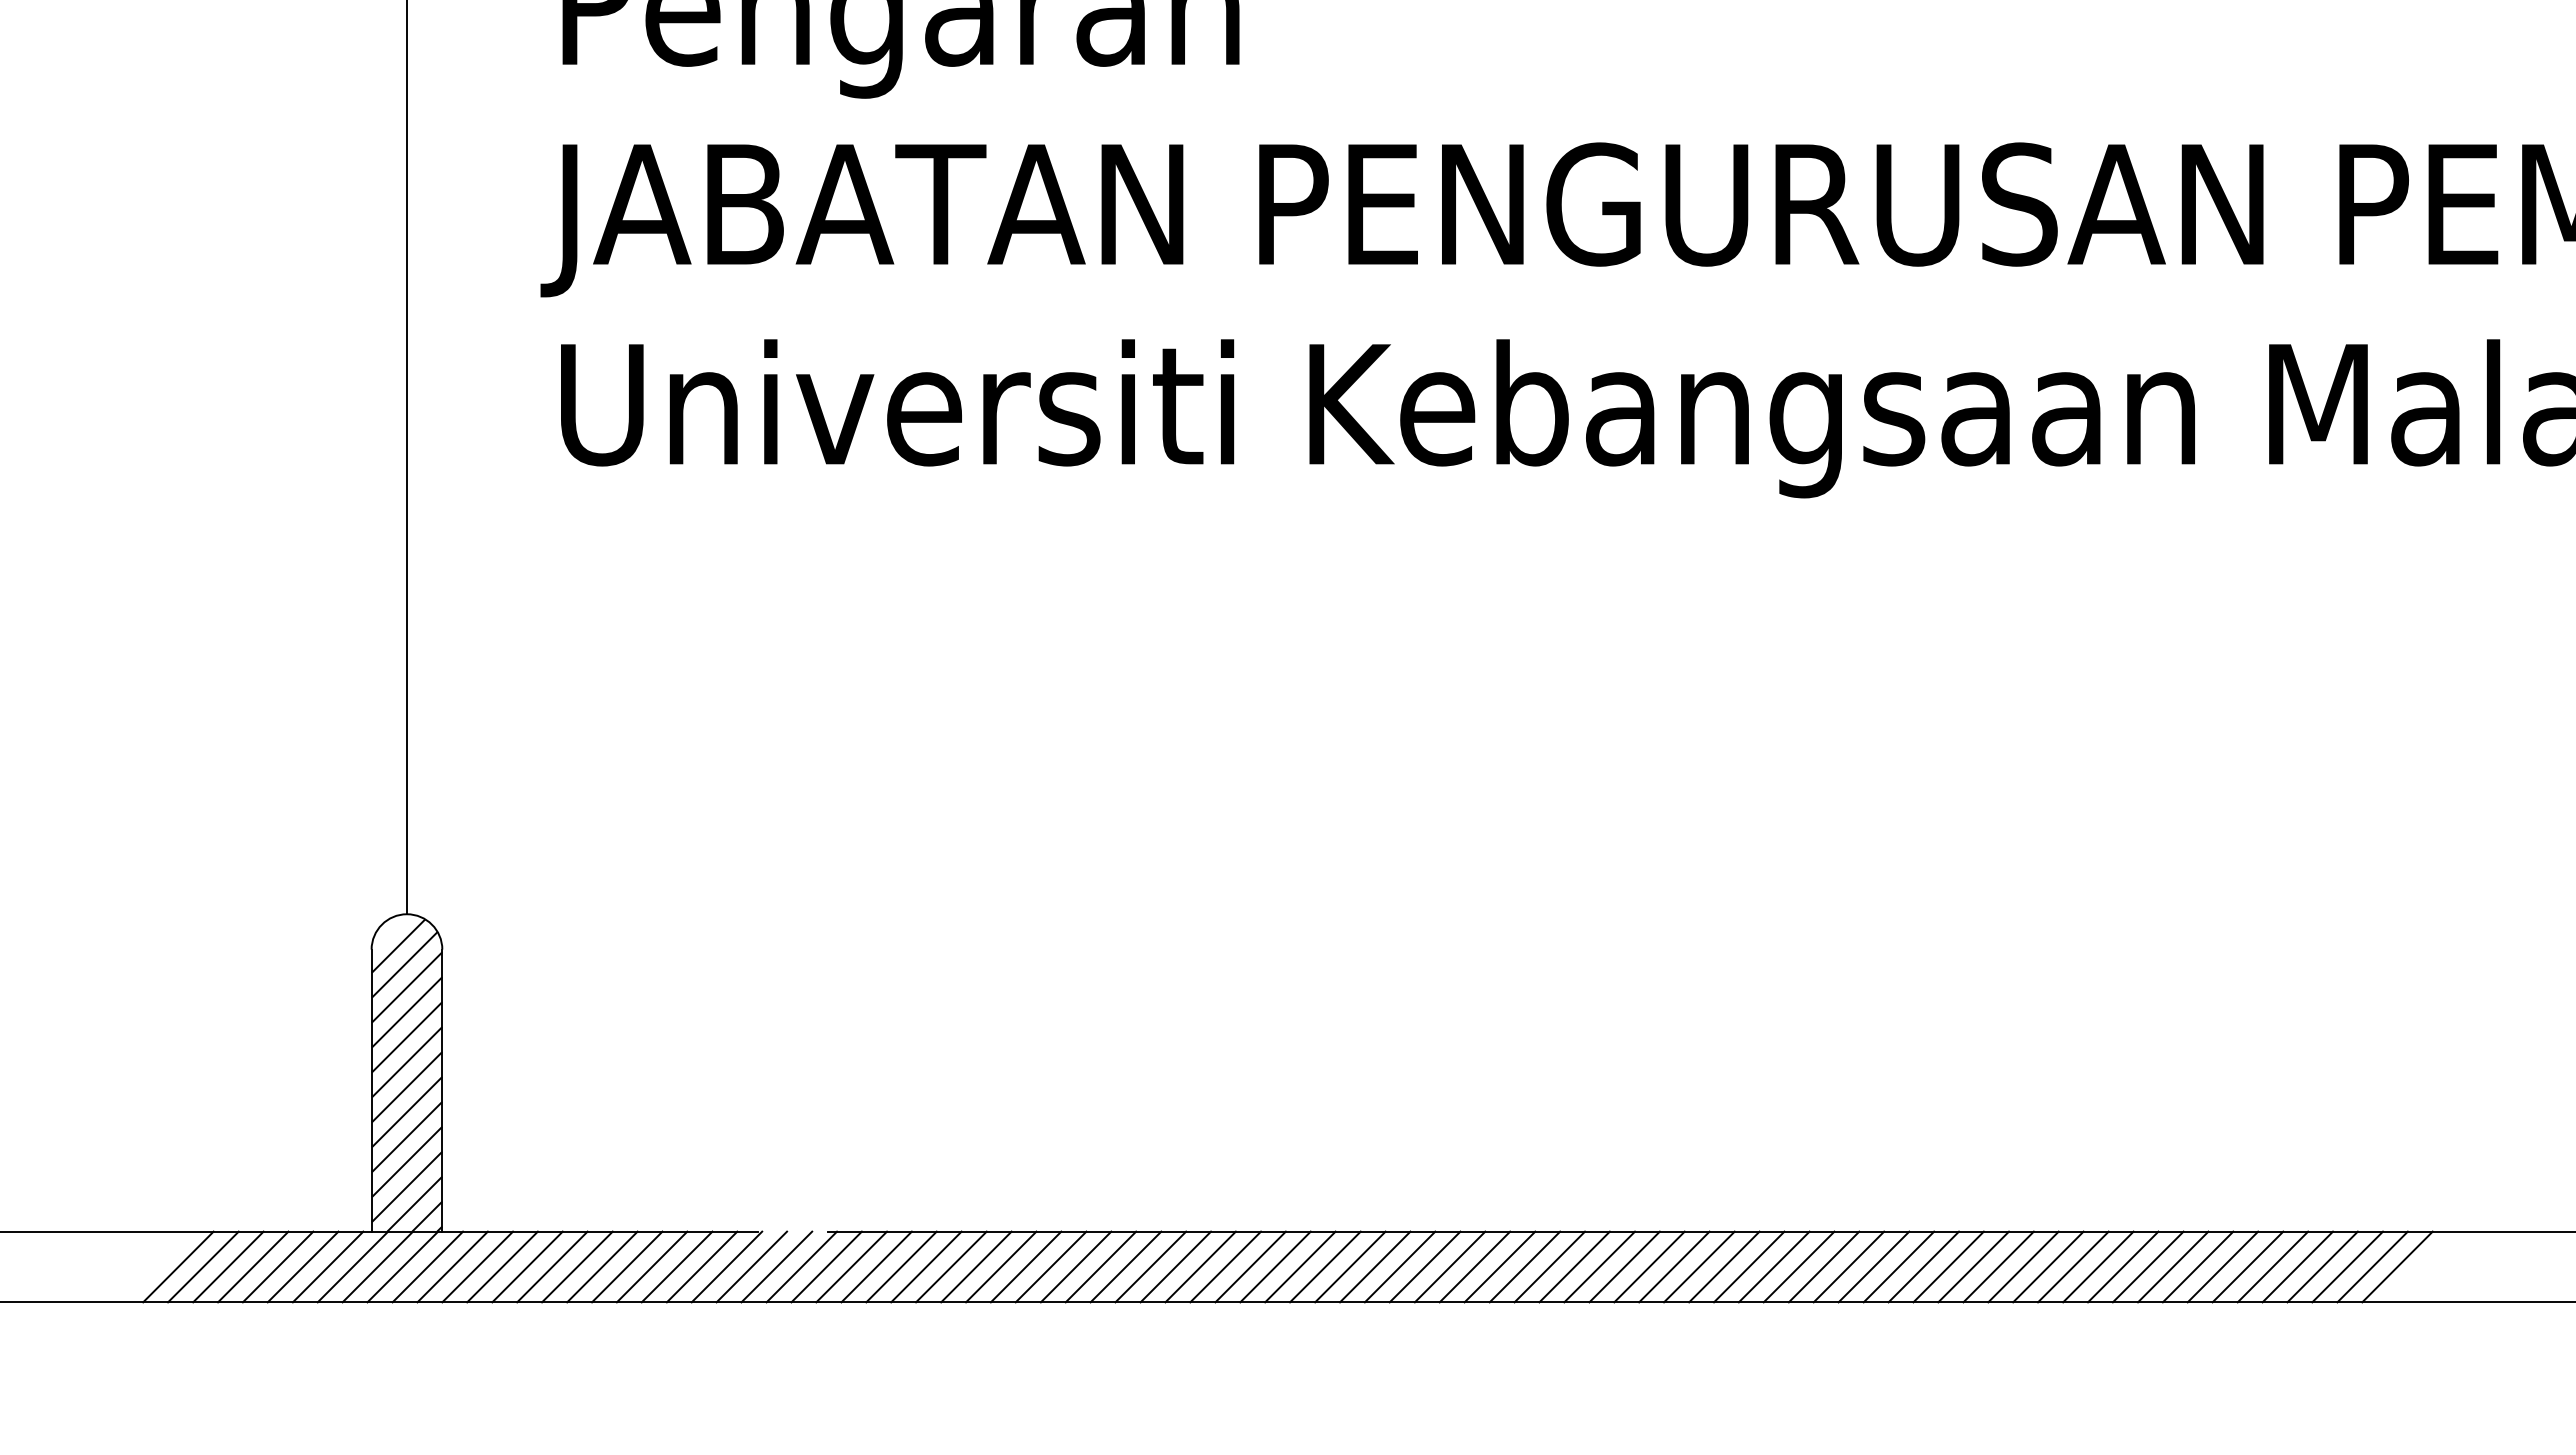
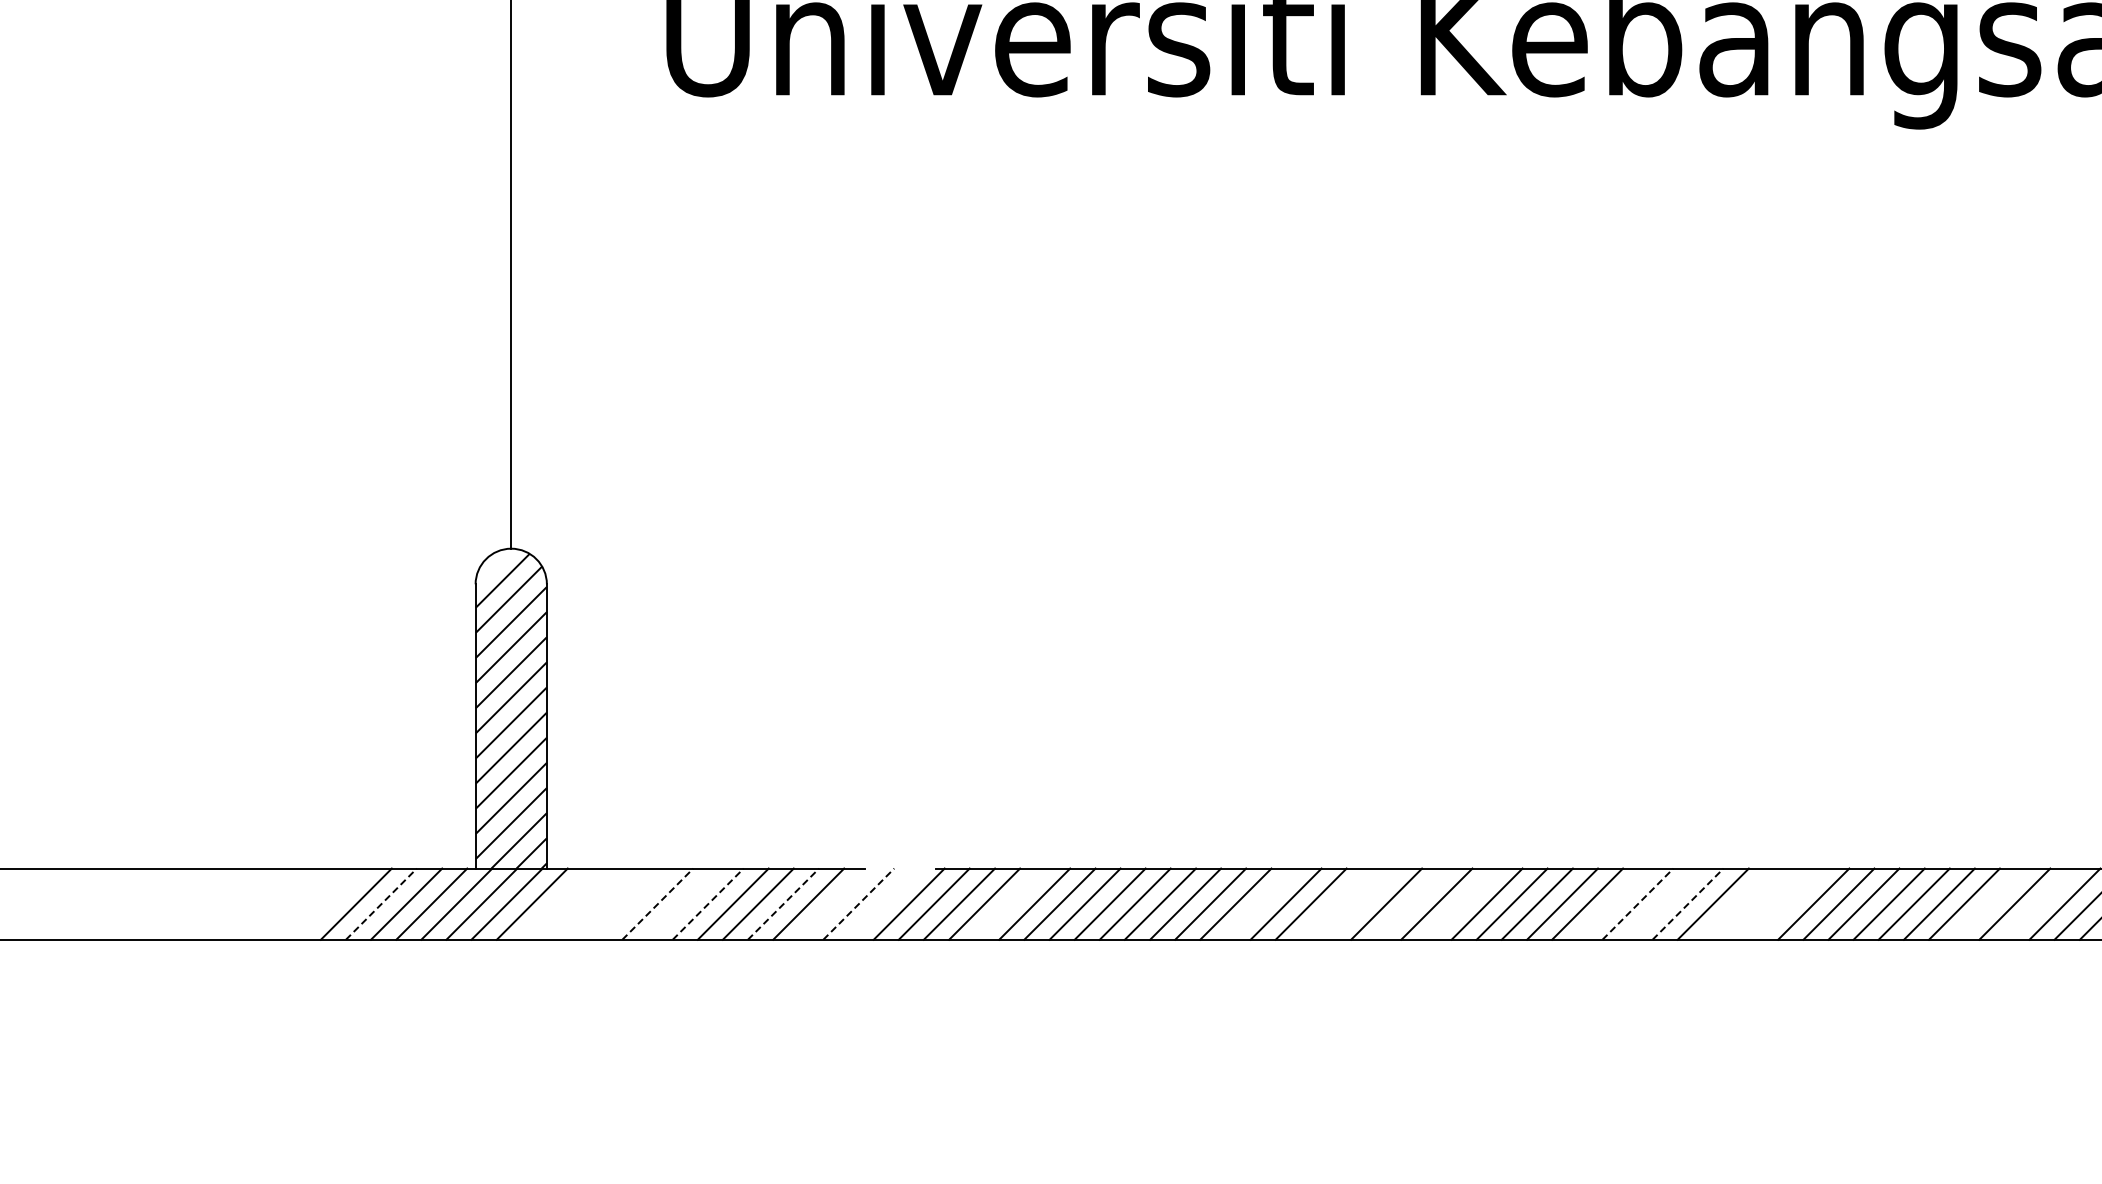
line: (178, 1266) -> (281, 903), removed
line: (203, 1266) -> (306, 903), removed
line: (228, 1266) -> (331, 903), removed
line: (278, 1266) -> (381, 903), solid -> dashed
line: (452, 1266) -> (557, 903), removed
line: (477, 1266) -> (582, 903), removed
line: (502, 1266) -> (607, 903), removed
line: (527, 1266) -> (632, 903), removed
line: (552, 1266) -> (657, 903), solid -> dashed
line: (577, 1266) -> (683, 903), removed
line: (602, 1266) -> (708, 903), solid -> dashed
line: (677, 1266) -> (783, 903), solid -> dashed
line: (726, 1266) -> (833, 903), removed
line: (751, 1266) -> (858, 903), solid -> dashed
line: (776, 1266) -> (883, 903), removed
line: (901, 1266) -> (1009, 903), removed
line: (1150, 1266) -> (1260, 903), removed
line: (1225, 1266) -> (1336, 903), removed
line: (1250, 1266) -> (1361, 903), removed
line: (1300, 1266) -> (1411, 903), removed
line: (1350, 1266) -> (1462, 903), removed
line: (1499, 1266) -> (1612, 903), removed
line: (1524, 1266) -> (1637, 903), solid -> dashed
line: (1549, 1266) -> (1662, 903), removed
line: (1574, 1266) -> (1687, 903), solid -> dashed
line: (1624, 1266) -> (1738, 903), removed
line: (1649, 1266) -> (1763, 903), removed
line: (1674, 1266) -> (1788, 903), removed
line: (1873, 1266) -> (1989, 903), removed
line: (1923, 1266) -> (2039, 903), removed

